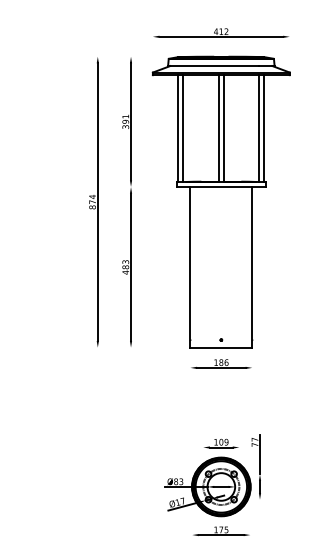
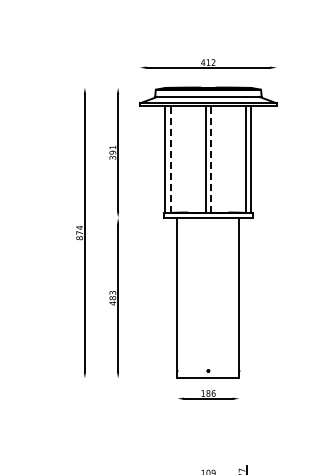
line: (183, 128) -> (170, 159), solid -> dashed
line: (223, 128) -> (210, 159), solid -> dashed

